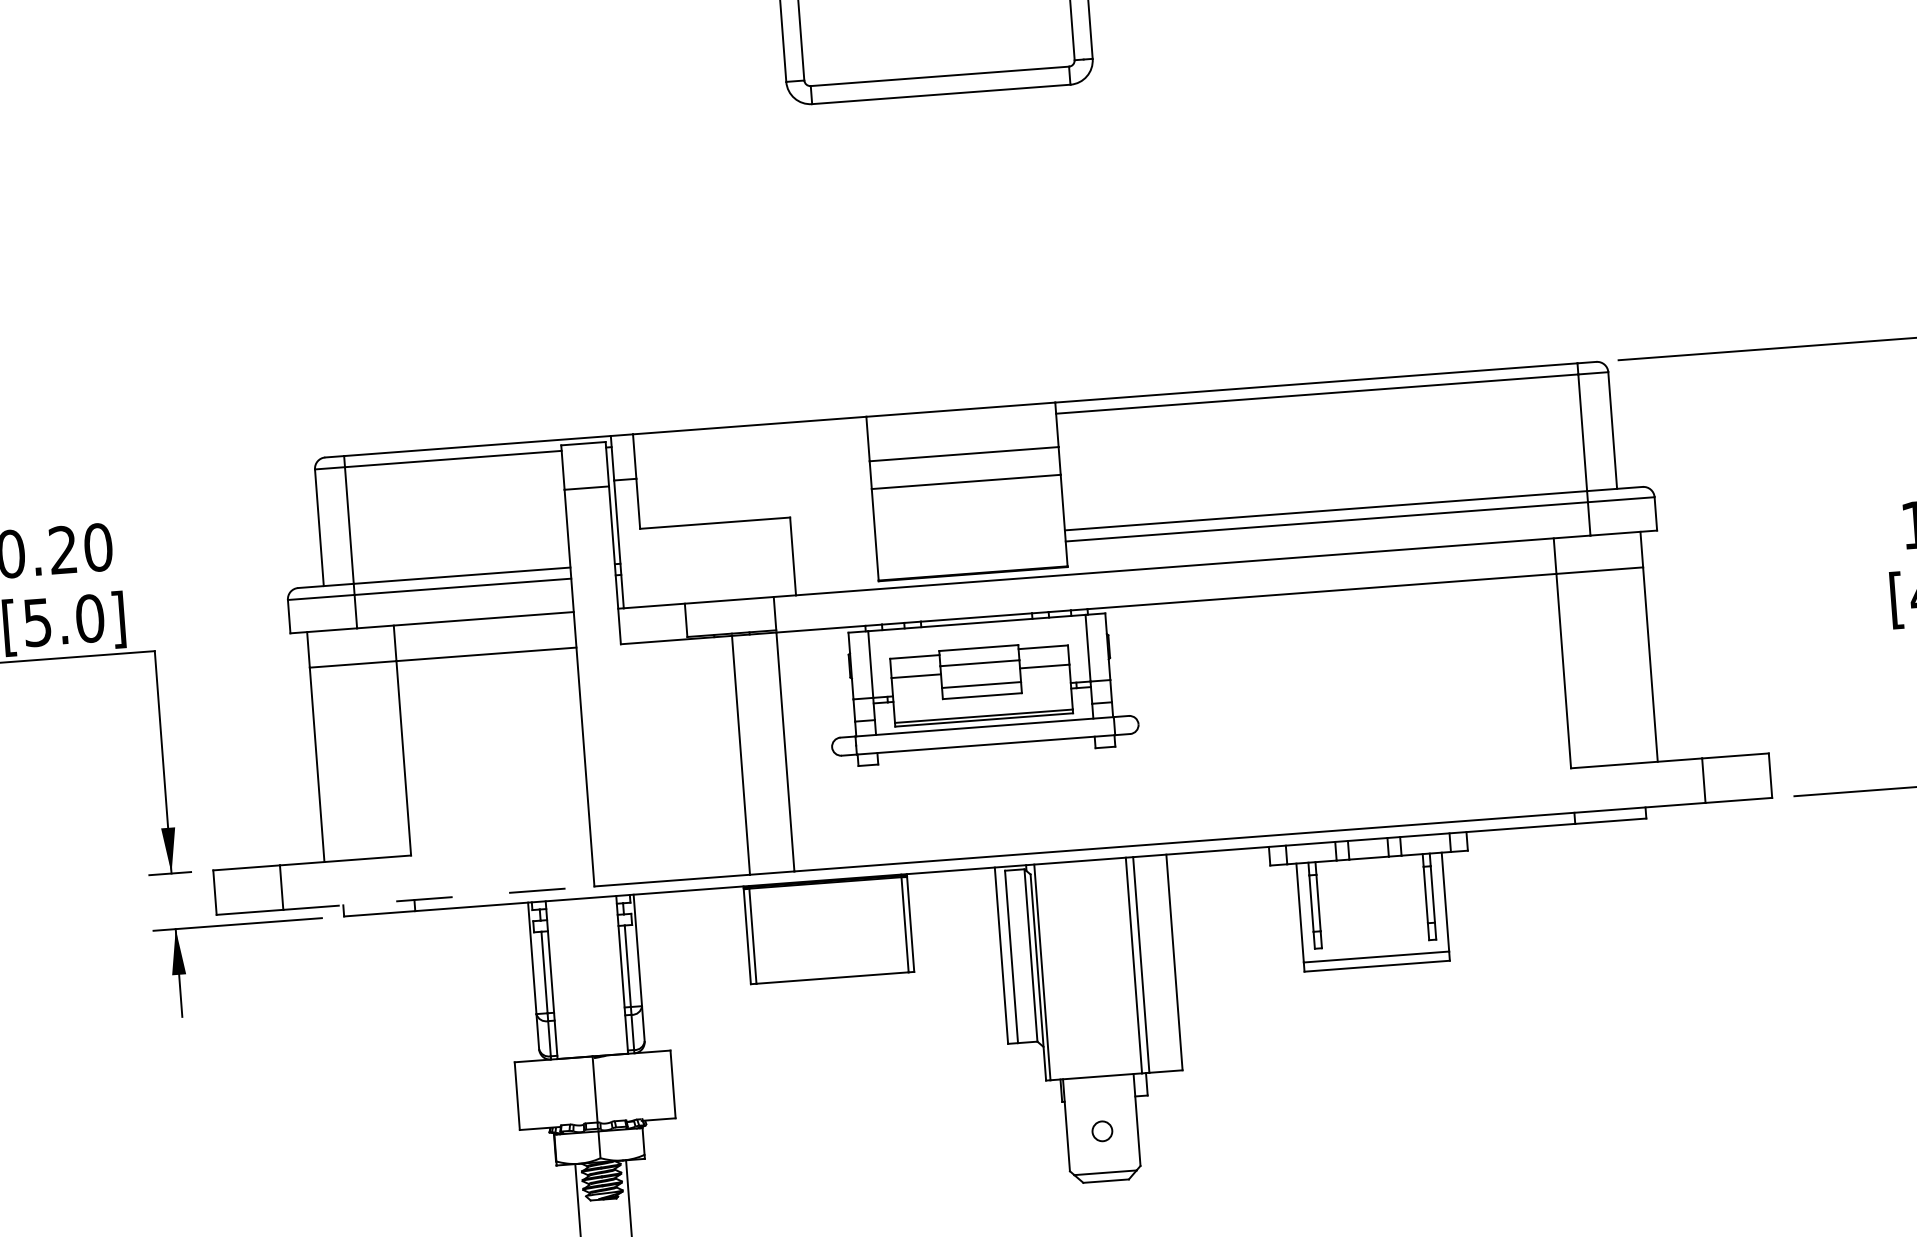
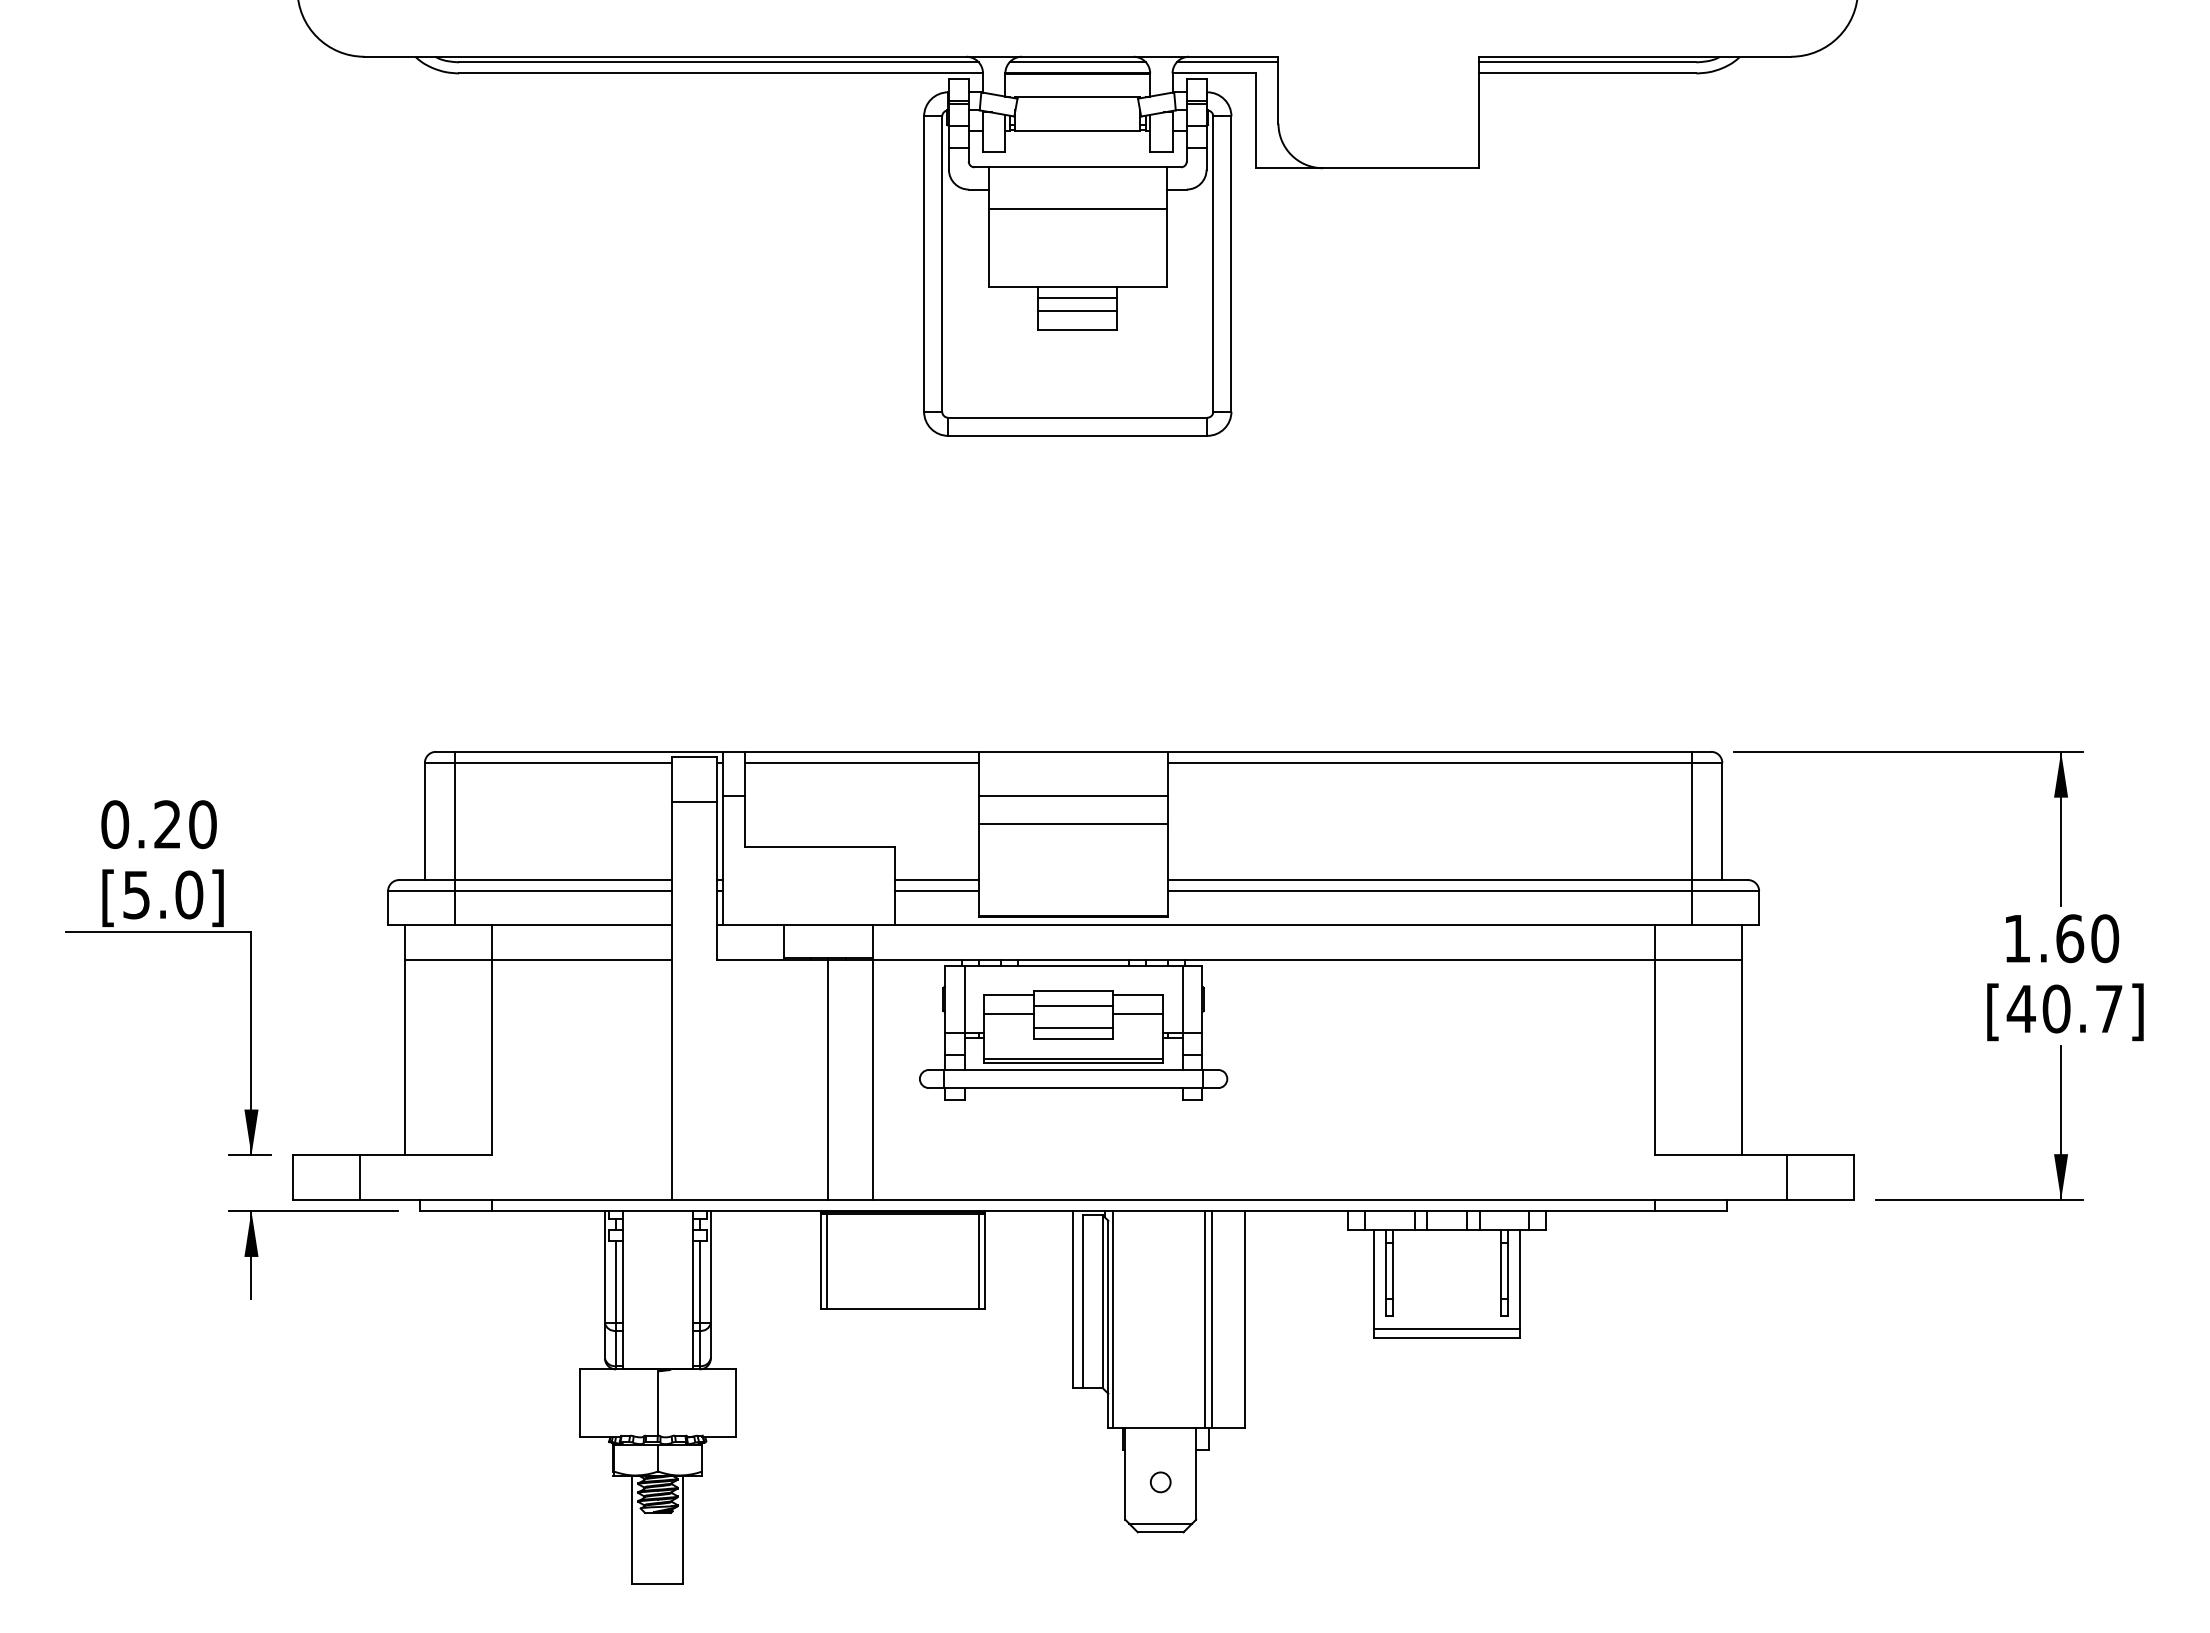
line: (750, 437) -> (861, 763), added
line: (833, 548) -> (936, 880), added
line: (834, 559) -> (936, 891), added
line: (439, 897) -> (516, 1199), dashed -> solid

